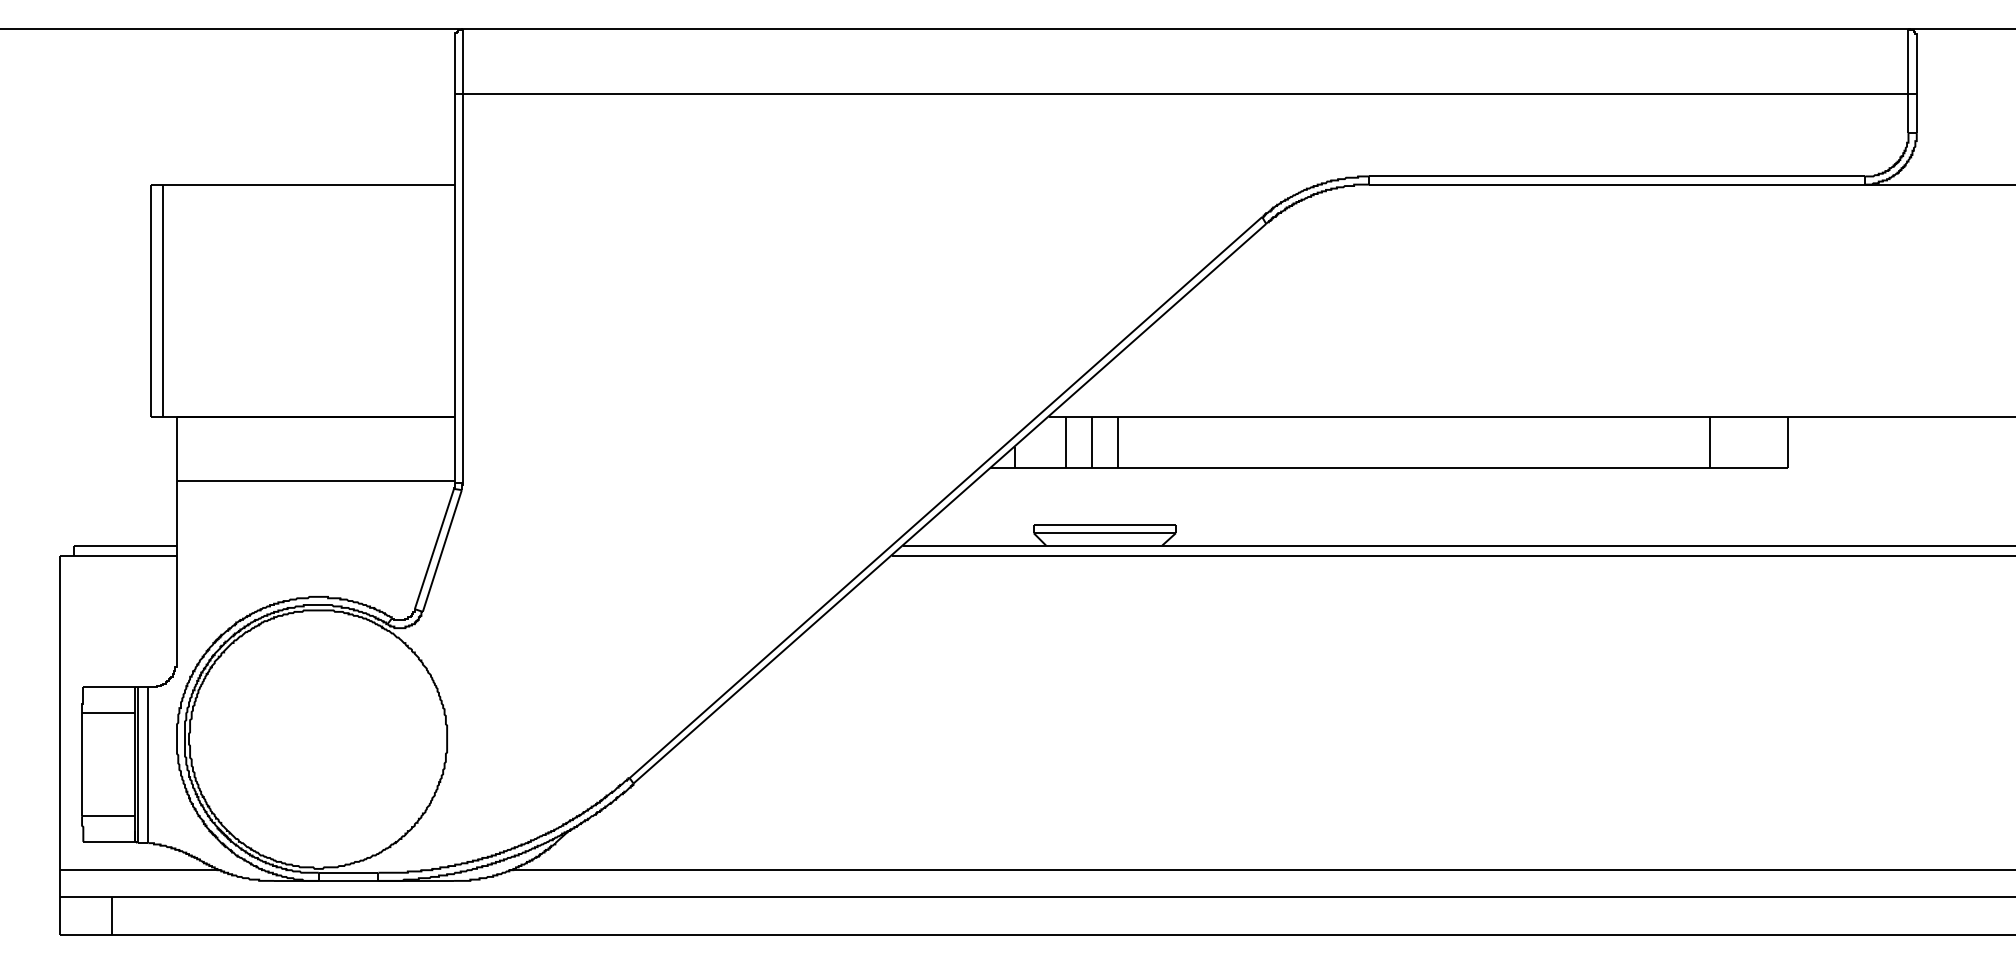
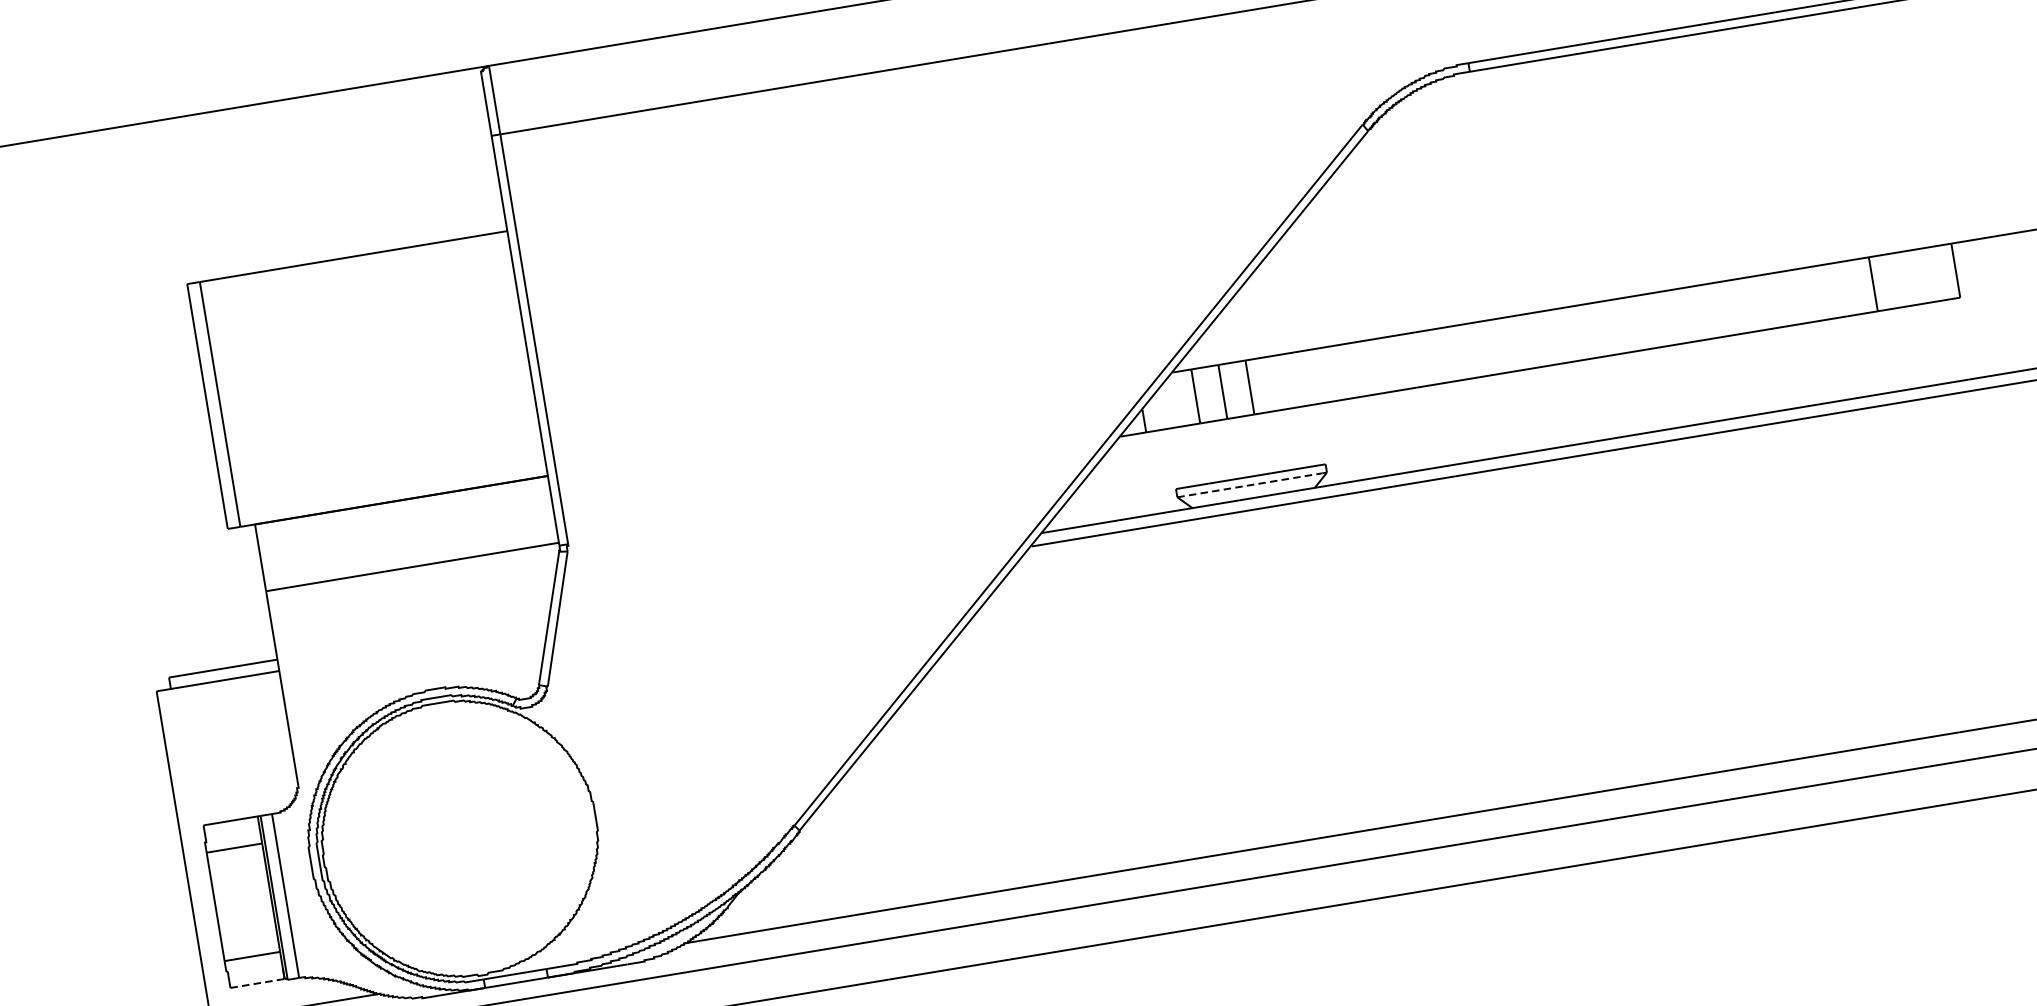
line: (1102, 533) -> (1249, 485), solid -> dashed
line: (109, 841) -> (257, 982), solid -> dashed

